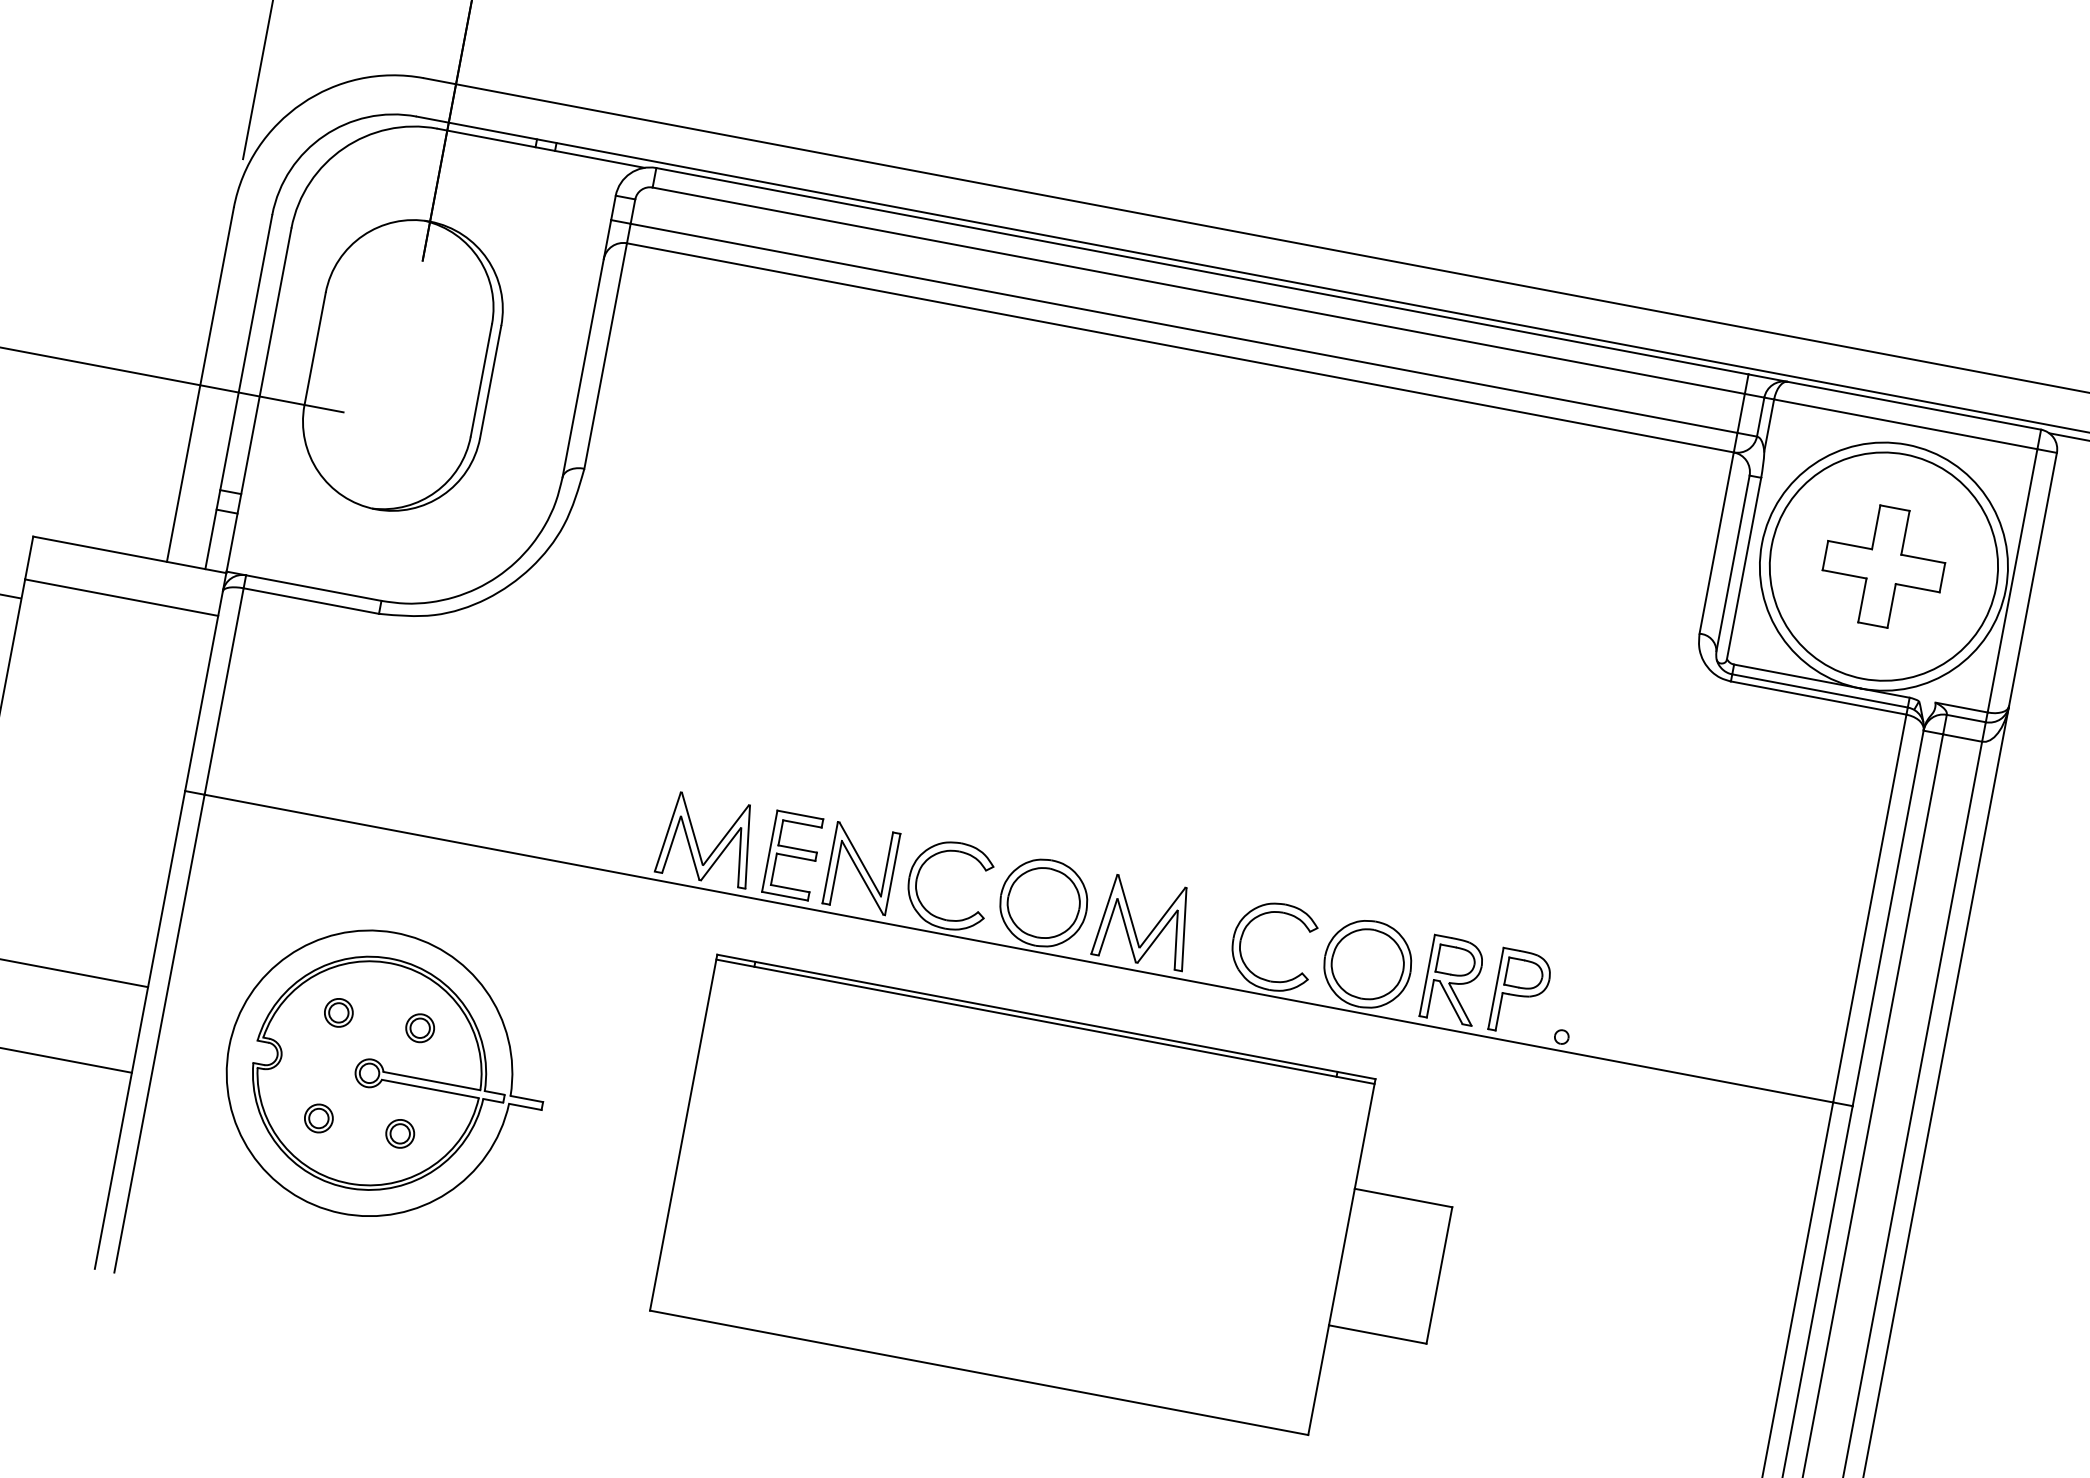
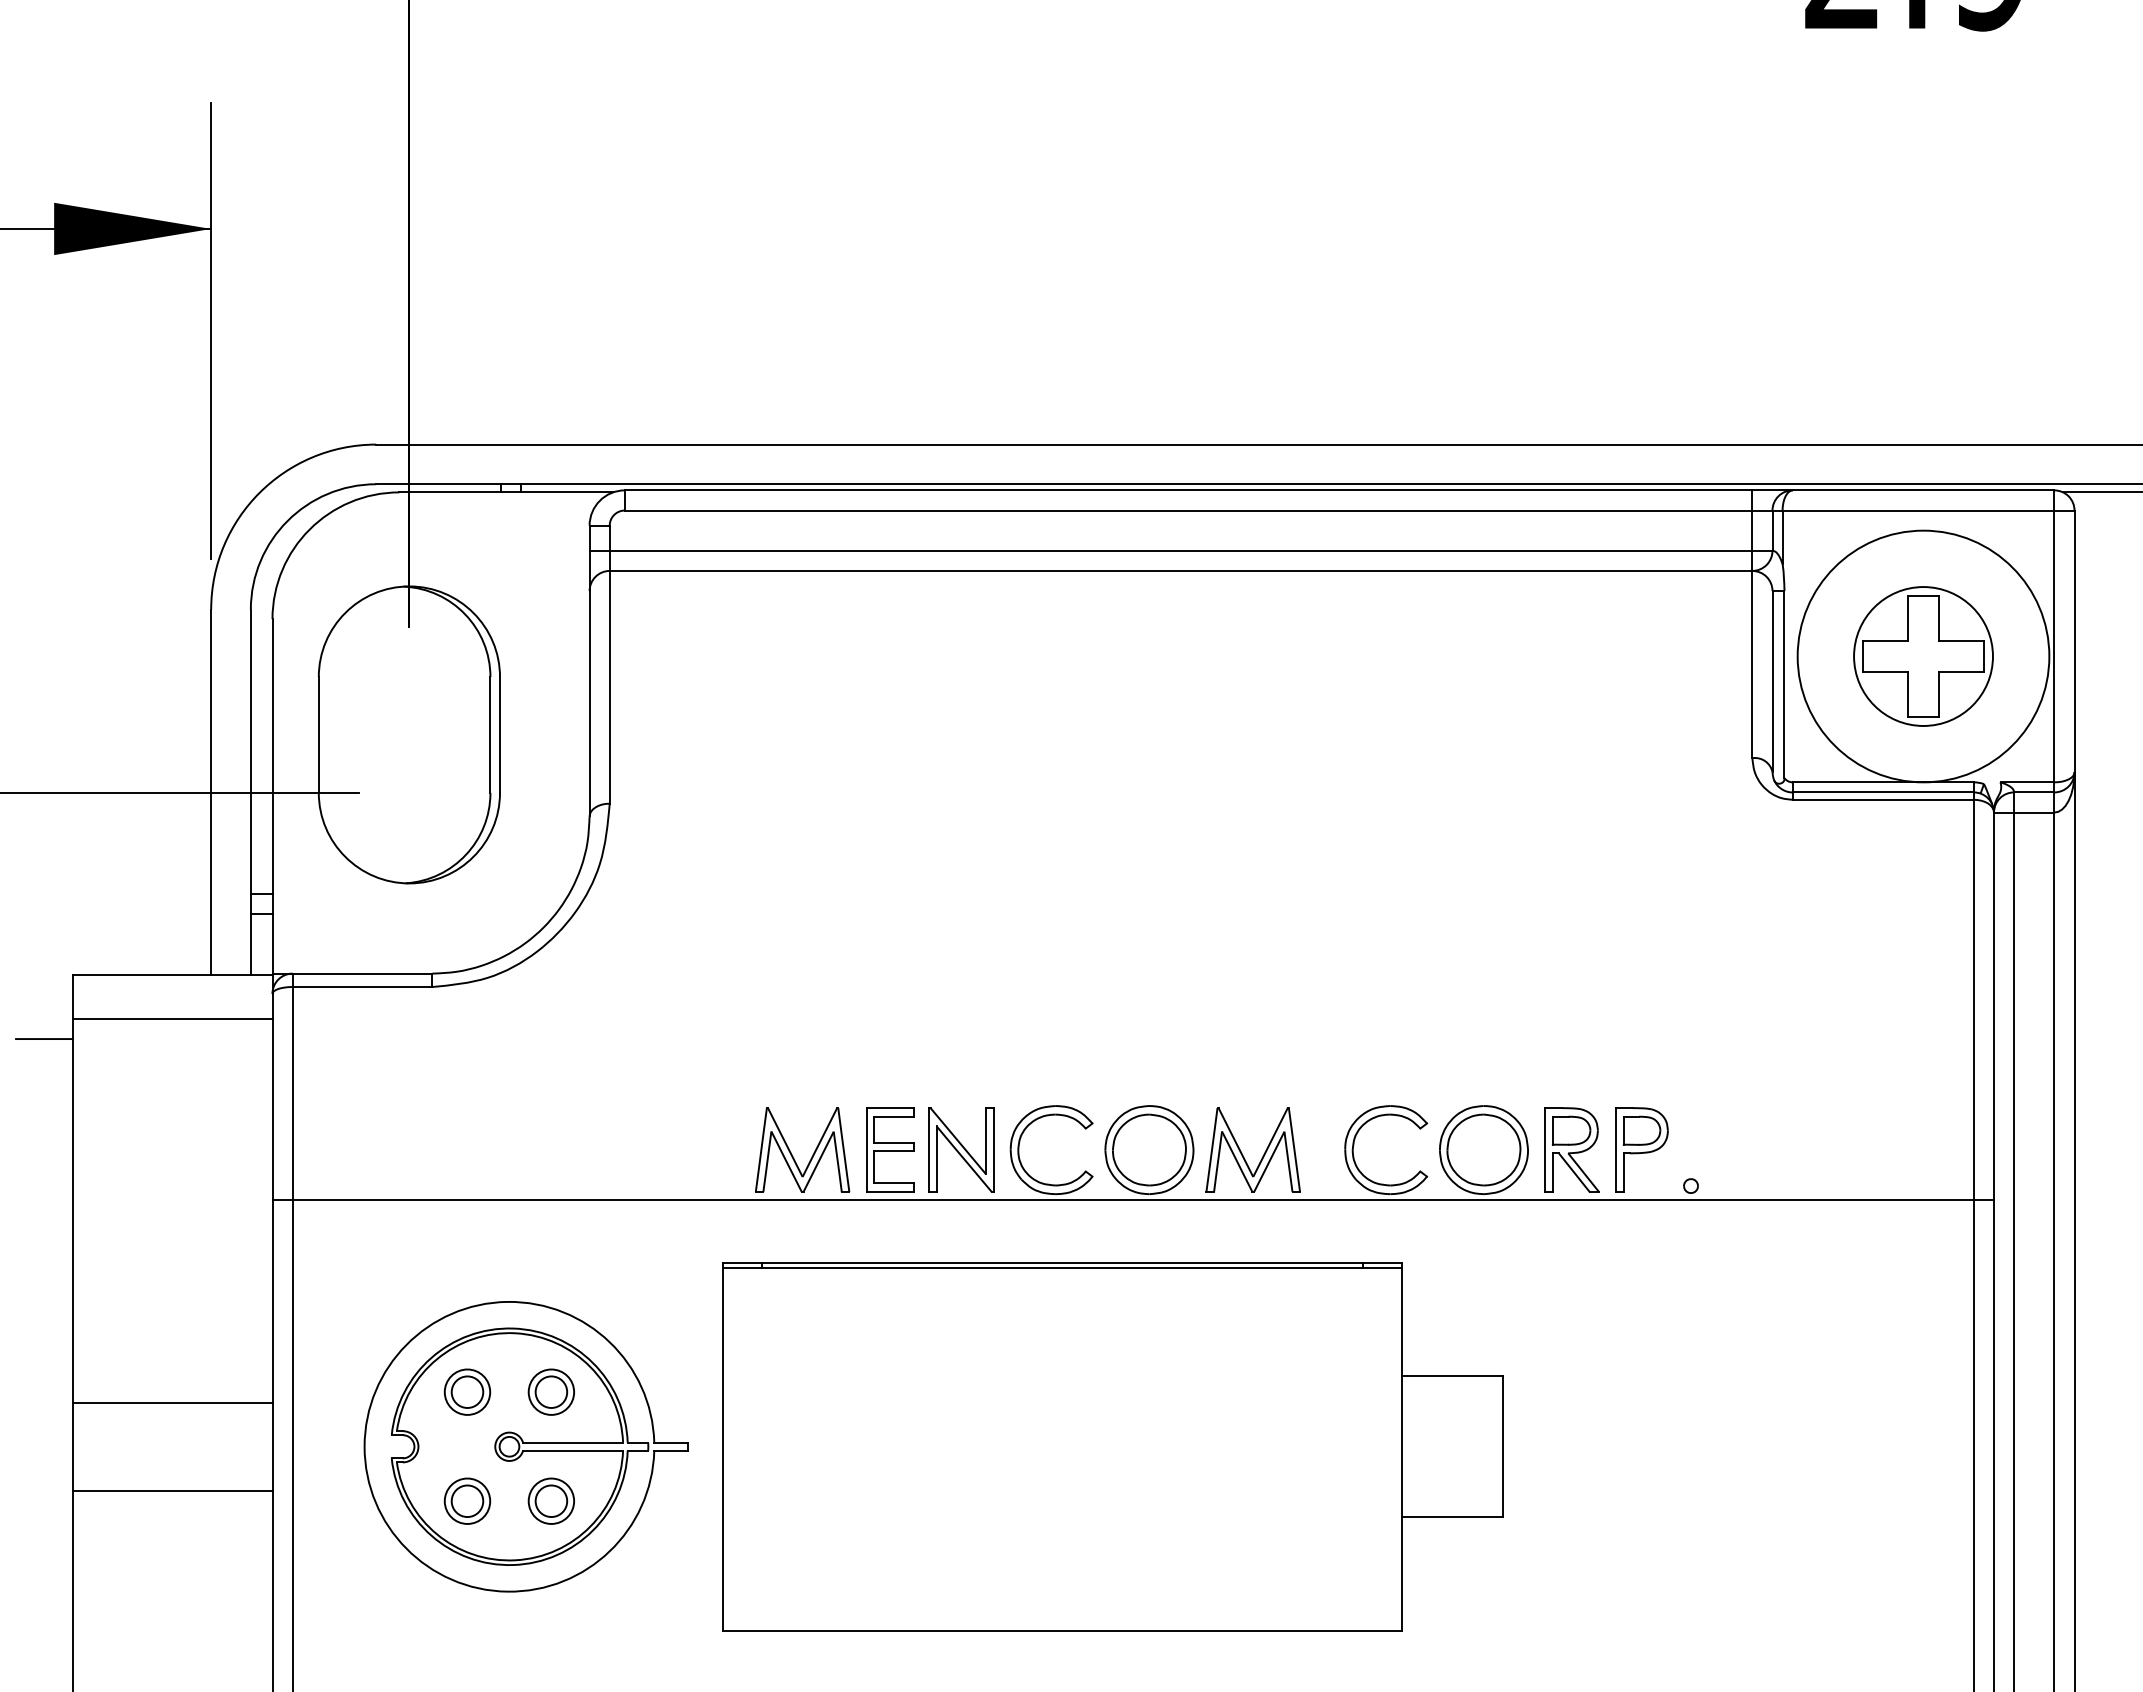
circle: (1883, 566) -> (1923, 656), size x0.6
part: (338, 1013) -> (467, 1392), size x1.6
part: (420, 1028) -> (551, 1392), size x1.6
part: (318, 1118) -> (467, 1501), size x1.6
part: (400, 1134) -> (551, 1501), size x1.6
part: (1061, 1203) -> (1112, 1446), moved

